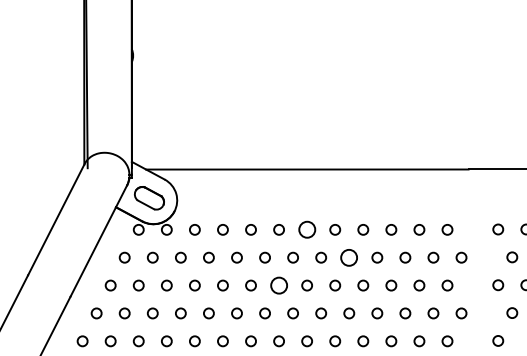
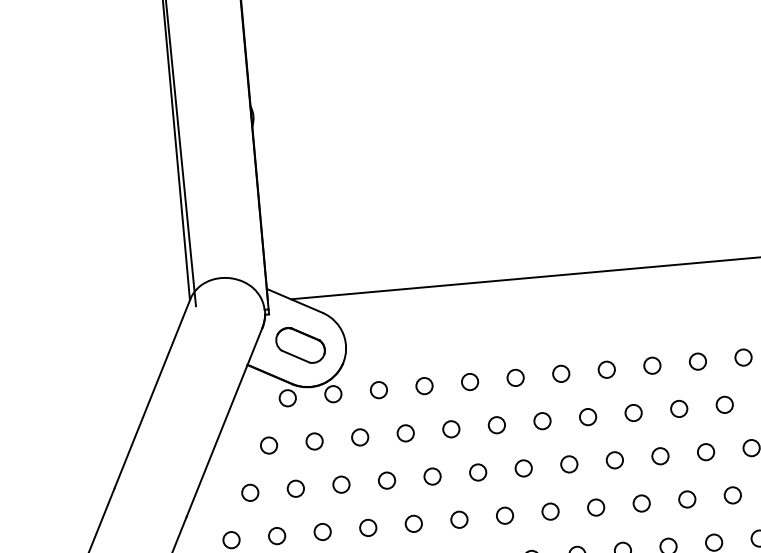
circle: (306, 229) -> (560, 373), size x0.62
circle: (349, 257) -> (633, 412), size x0.62
circle: (278, 285) -> (522, 468), size x0.62

